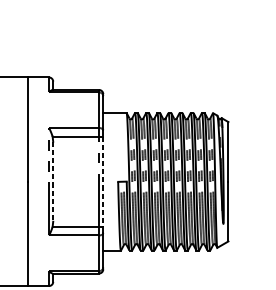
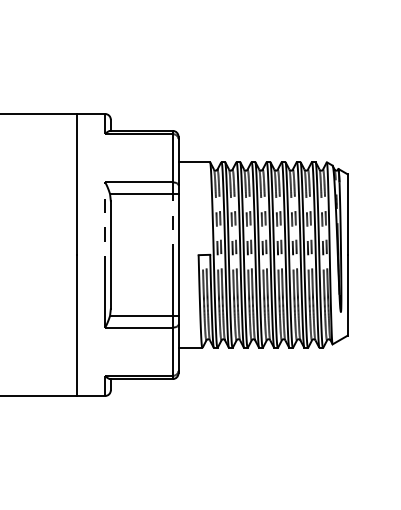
line: (103, 181) -> (178, 254), dashed -> solid
line: (52, 182) -> (110, 255), dashed -> solid

